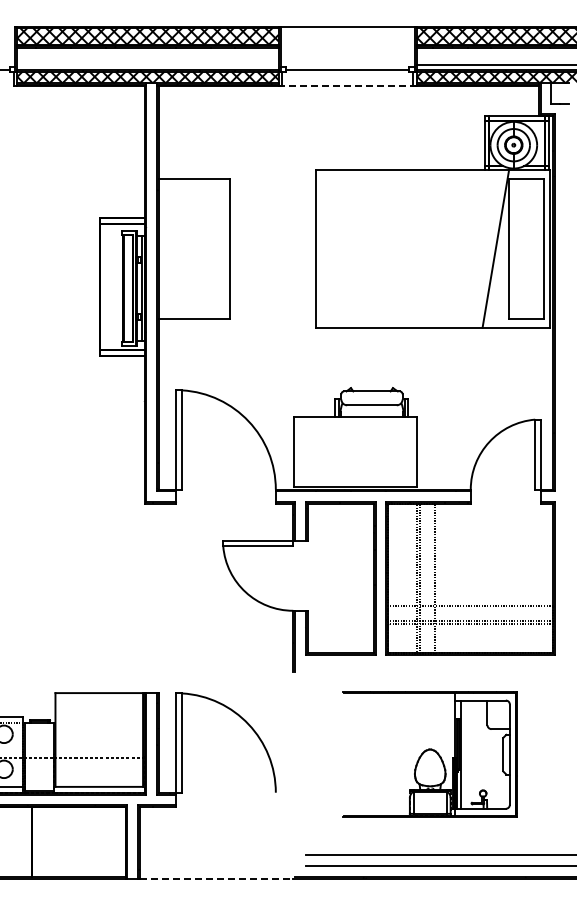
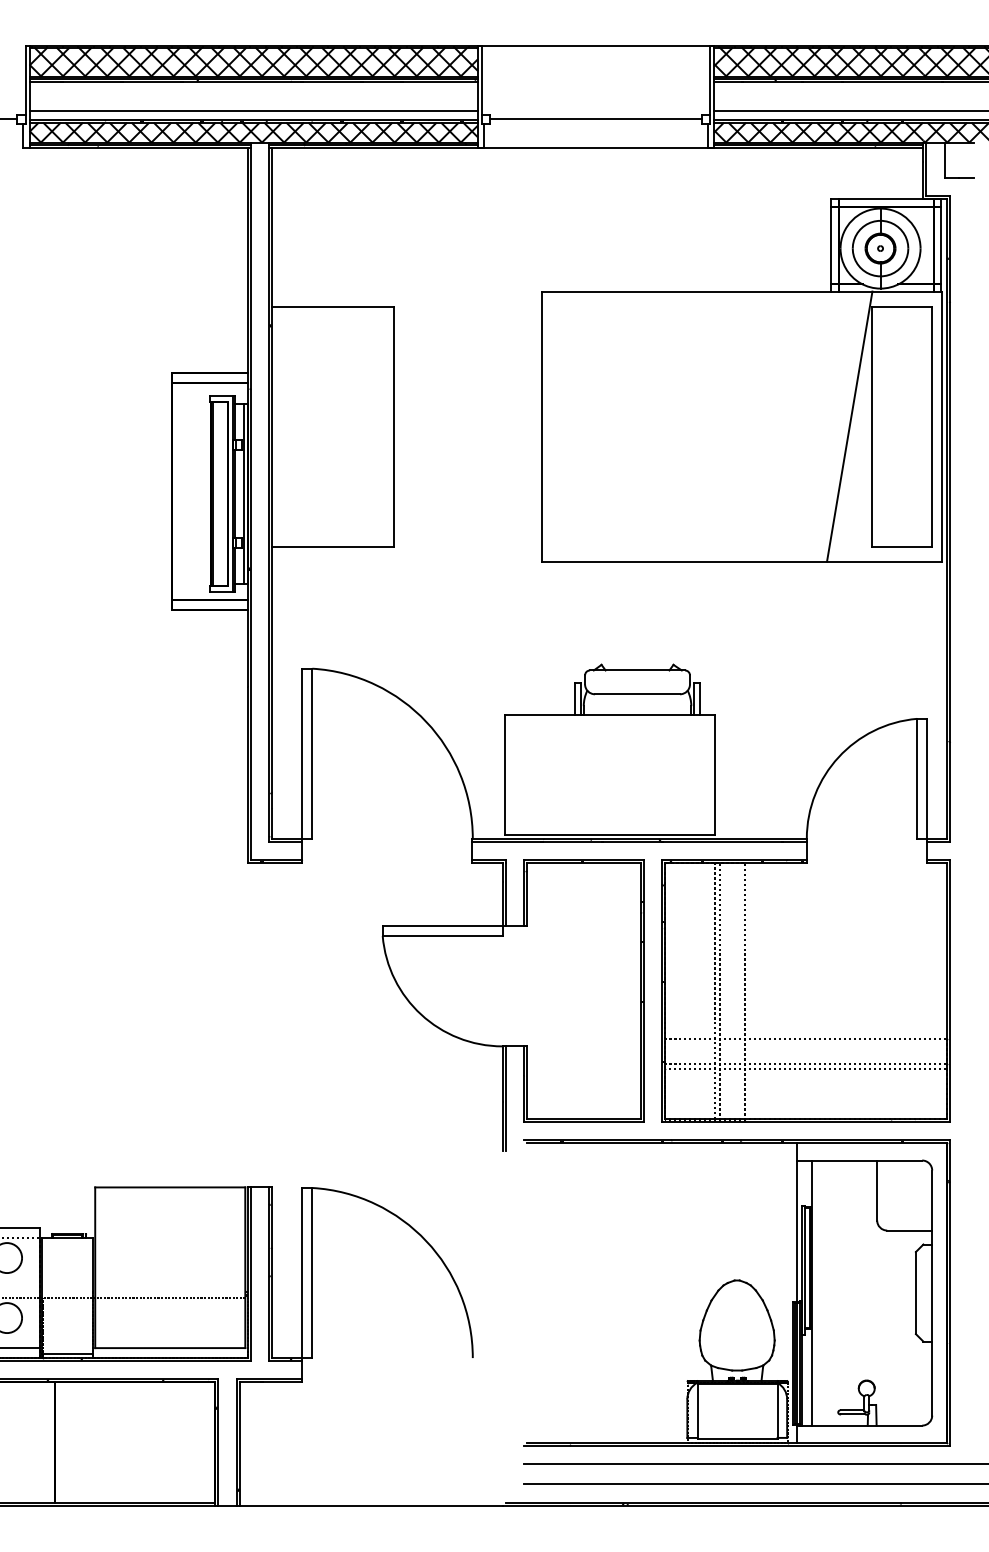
line: (147, 64) -> (252, 110), added
line: (347, 86) -> (595, 148), dashed -> solid
part: (430, 754) -> (737, 1292), size x1.43
line: (216, 878) -> (371, 1505), dashed -> solid

